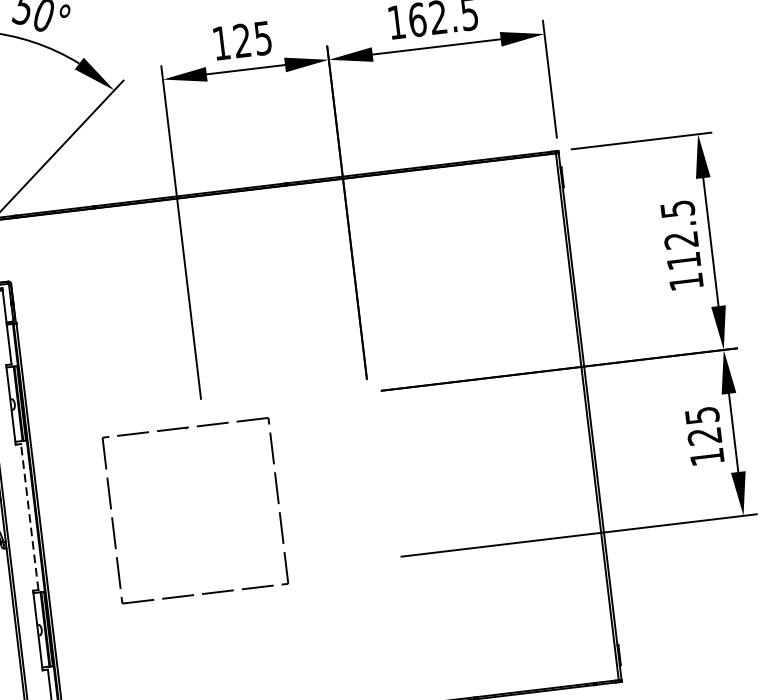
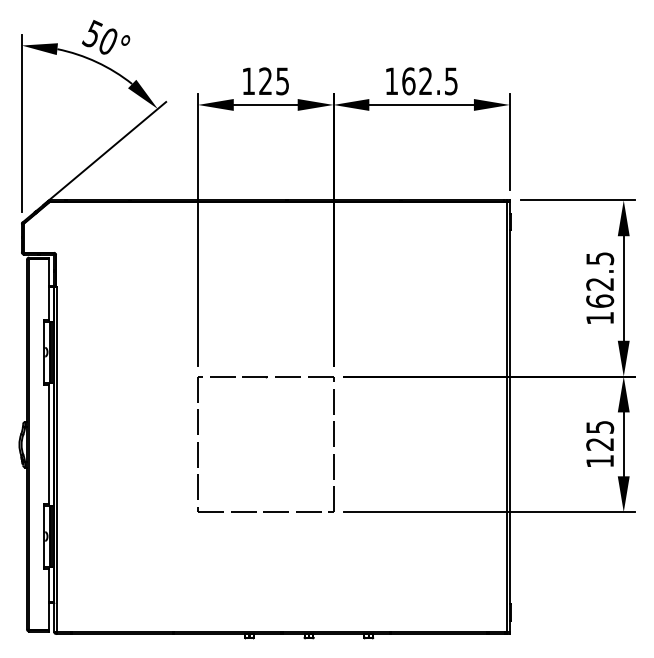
text: (684, 260) -> (600, 300), 112.5 -> 162.5
part: (186, 430) -> (266, 378), moved
line: (29, 517) -> (48, 444), dashed -> solid

